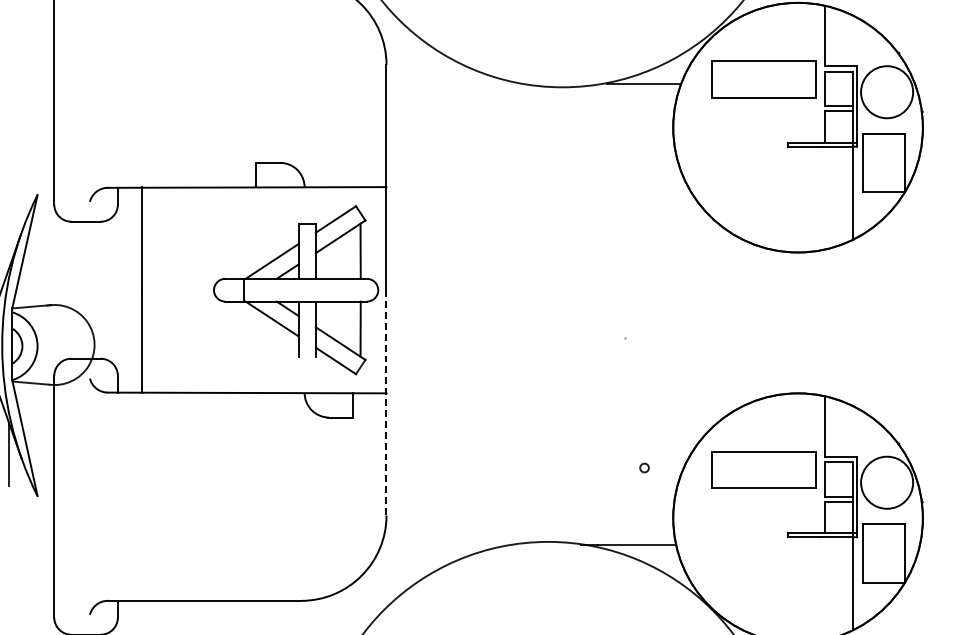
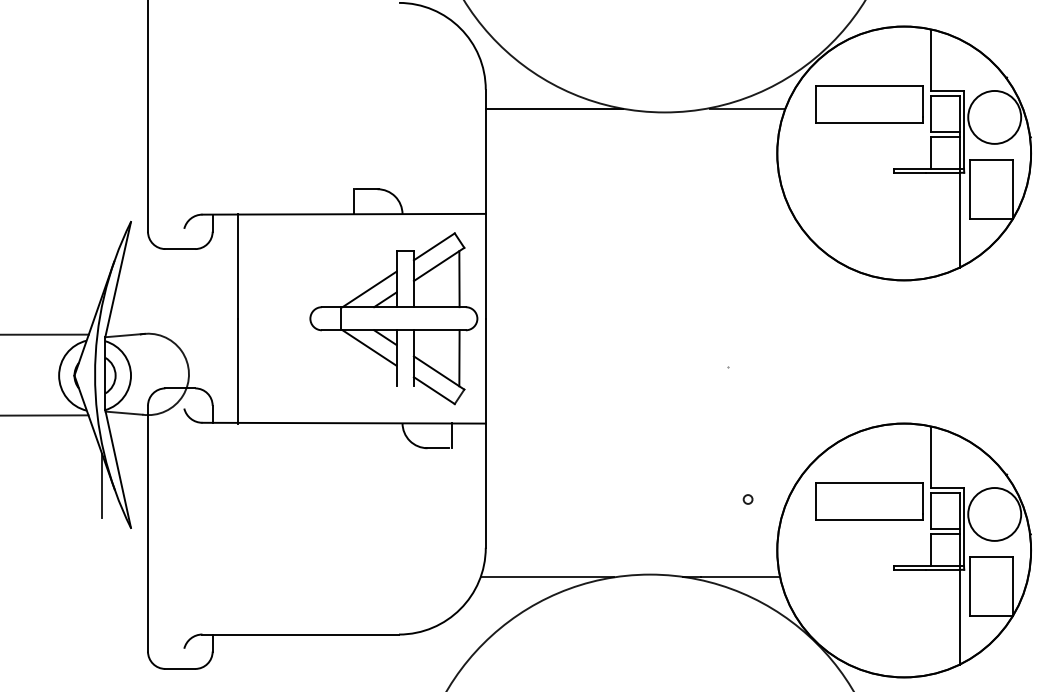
line: (454, 83) -> (554, 108), added
line: (386, 403) -> (485, 433), dashed -> solid
line: (447, 544) -> (547, 577), added

